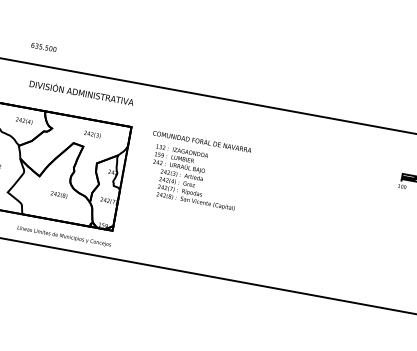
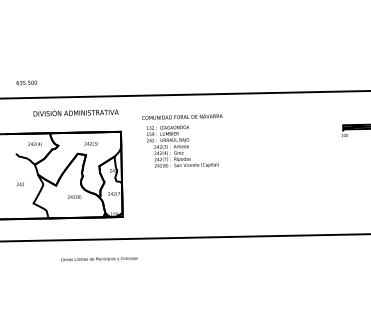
text: (43, 46) -> (26, 82), moved
text: (196, 170) -> (182, 140), moved
text: (64, 236) -> (99, 259), moved

